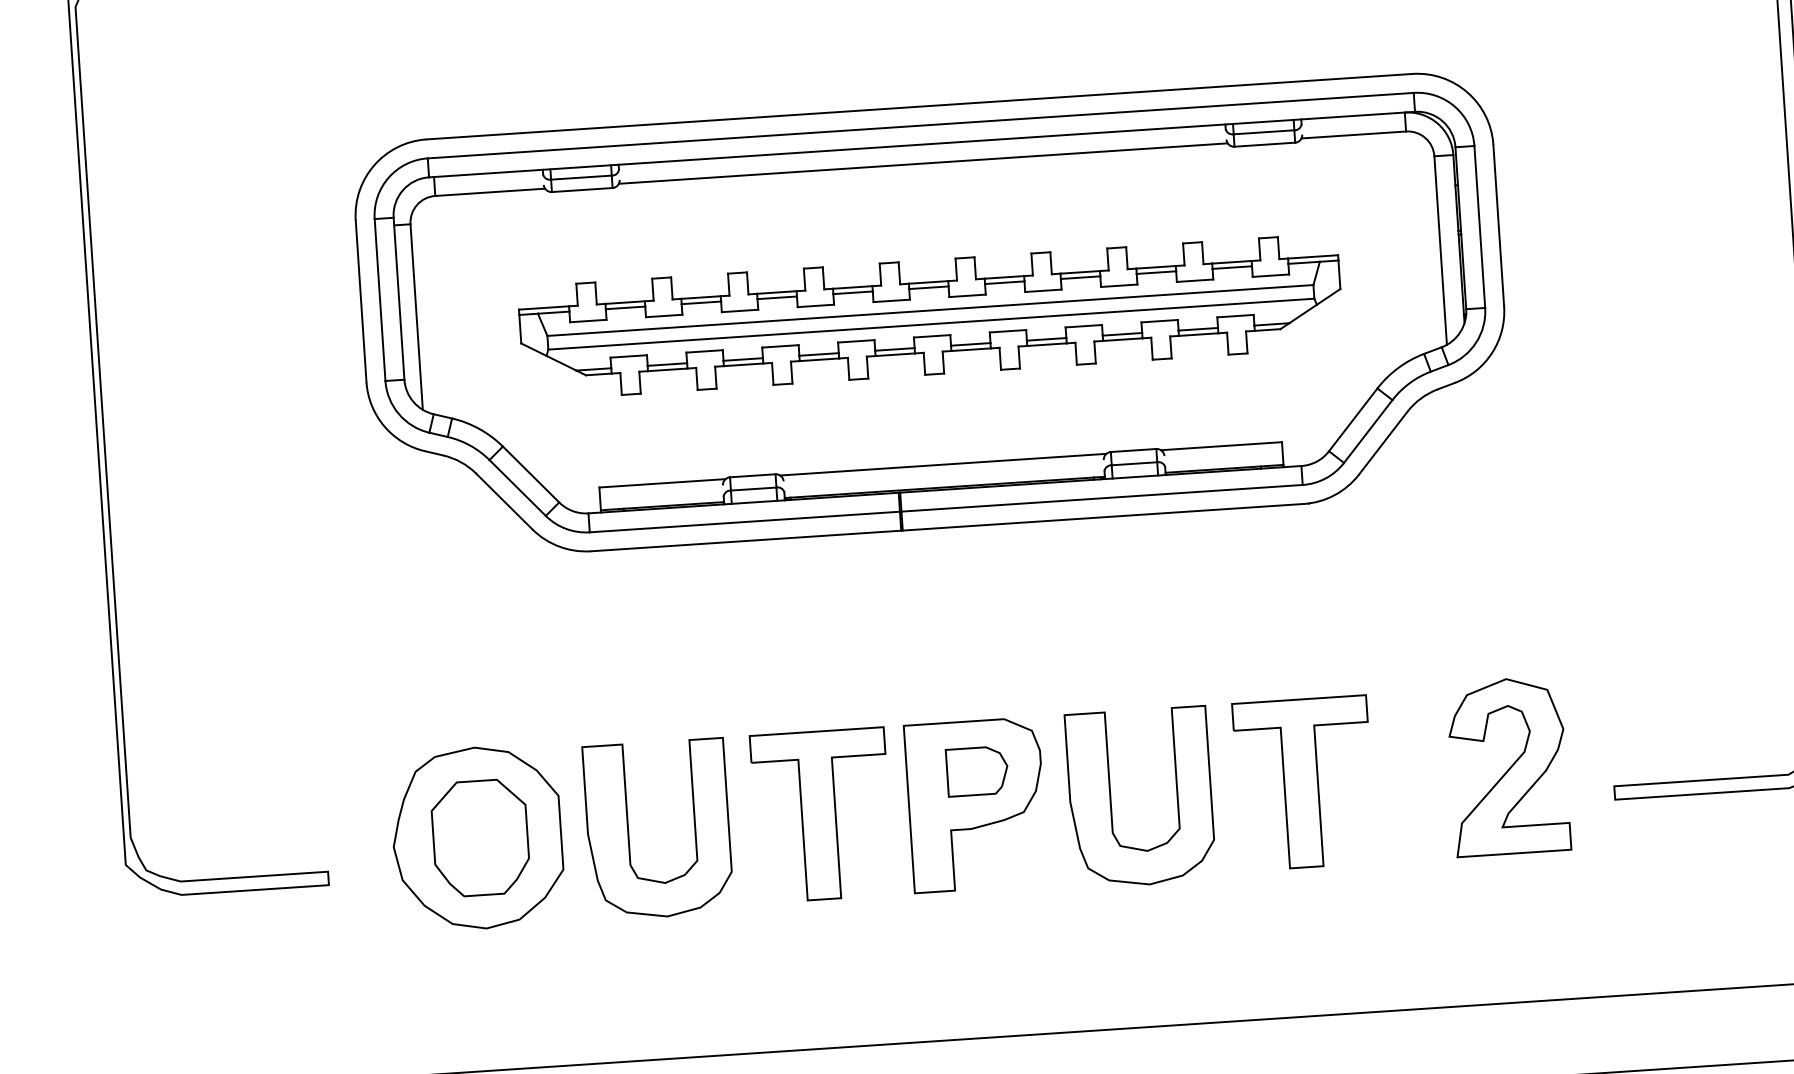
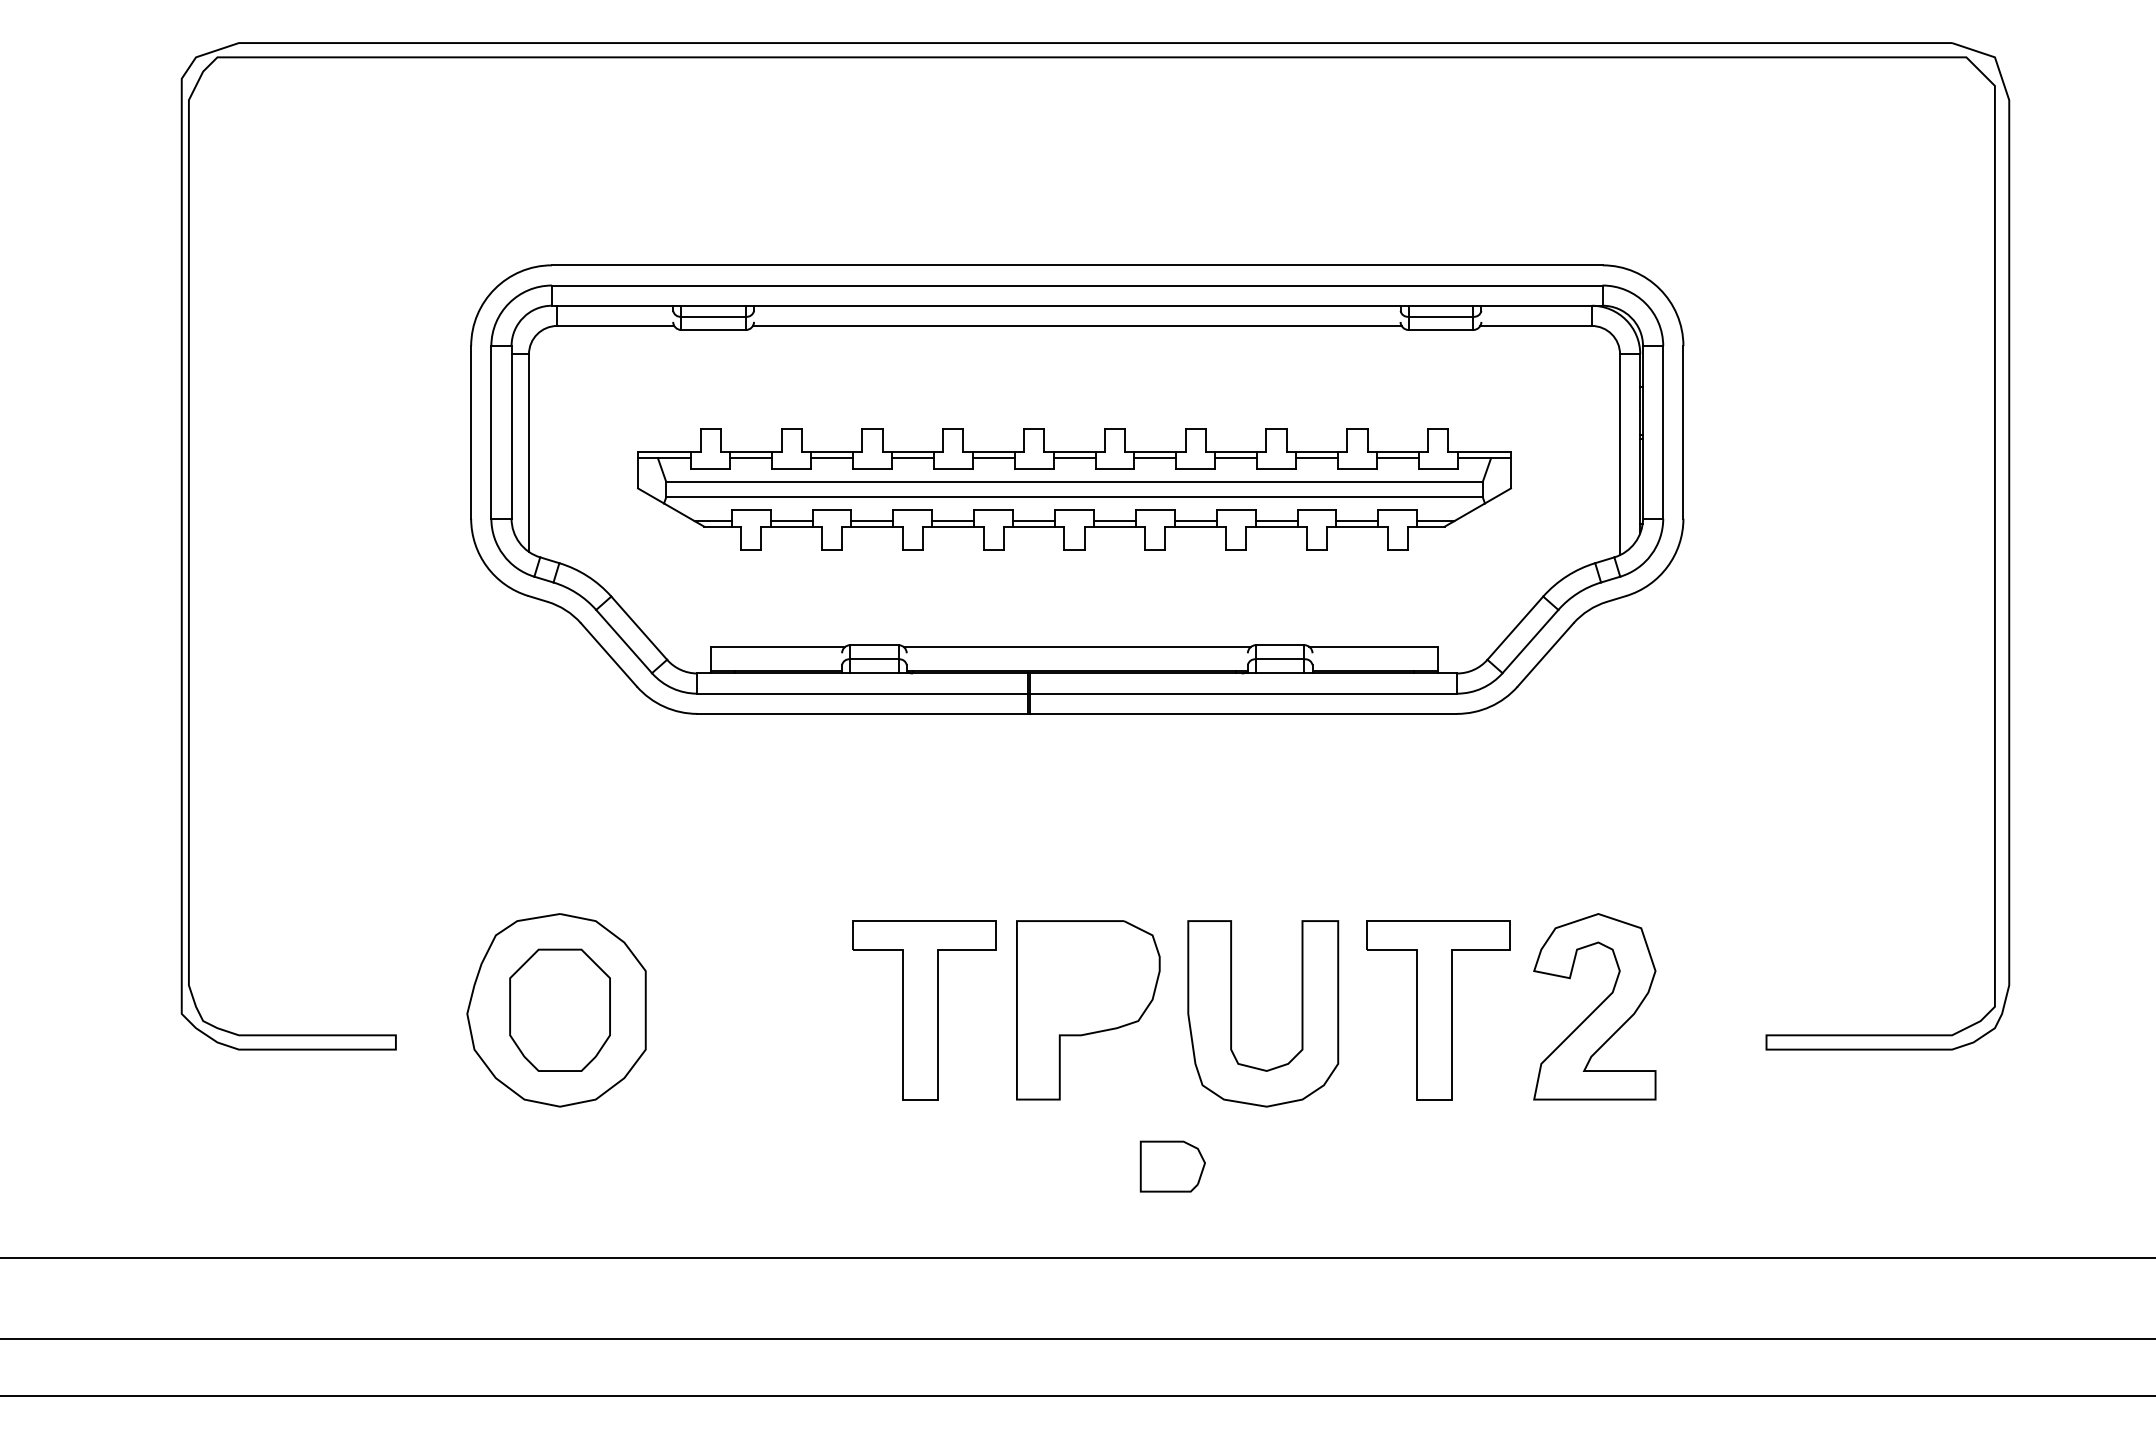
part: (1508, 766) -> (1594, 1006), moved
part: (977, 771) -> (1172, 1166), moved
part: (628, 831) -> (717, 1013), removed

